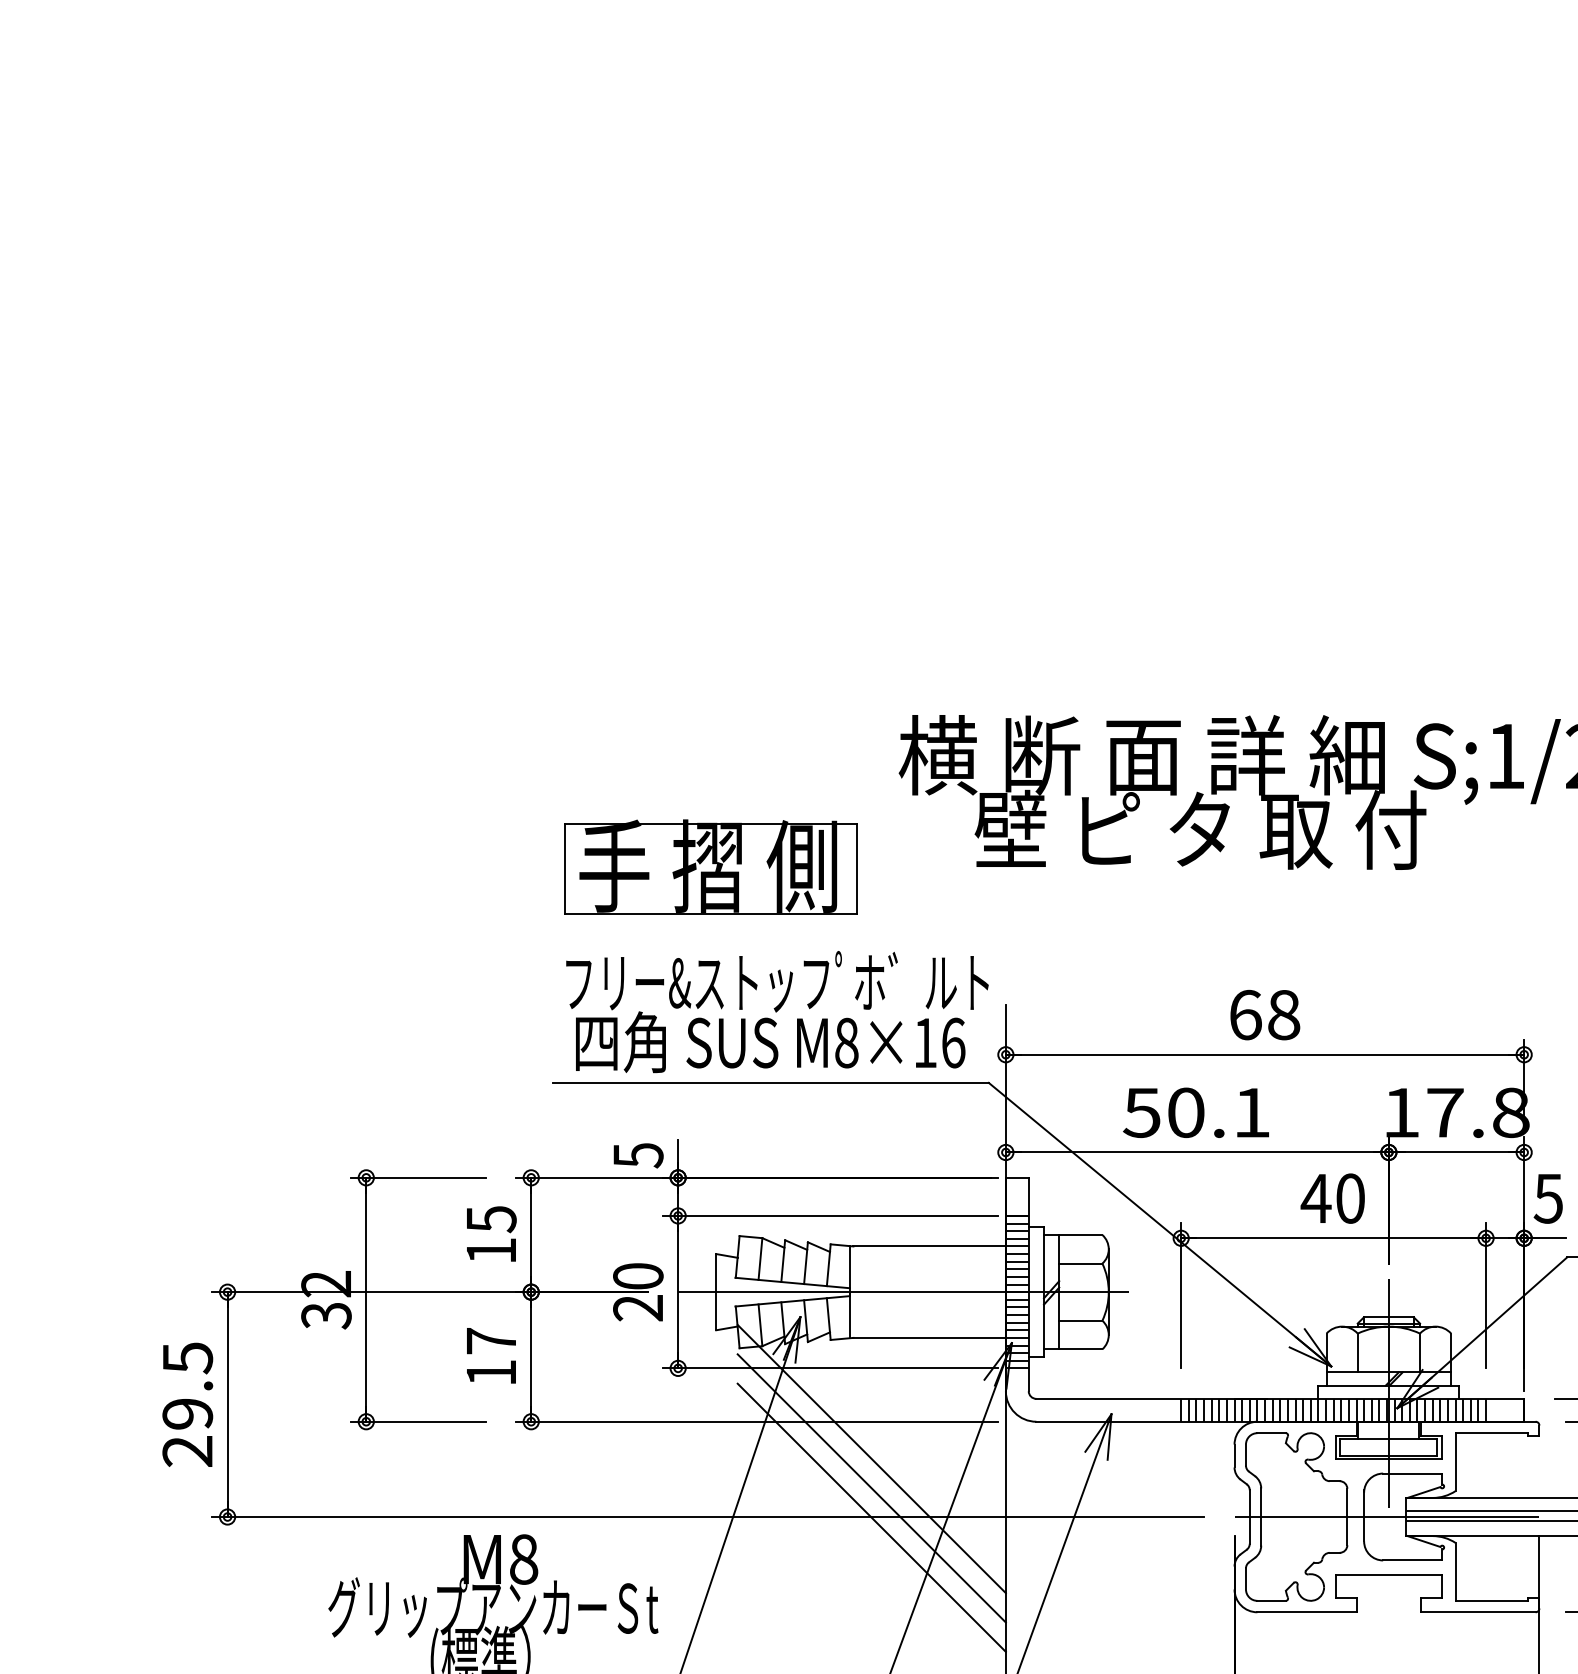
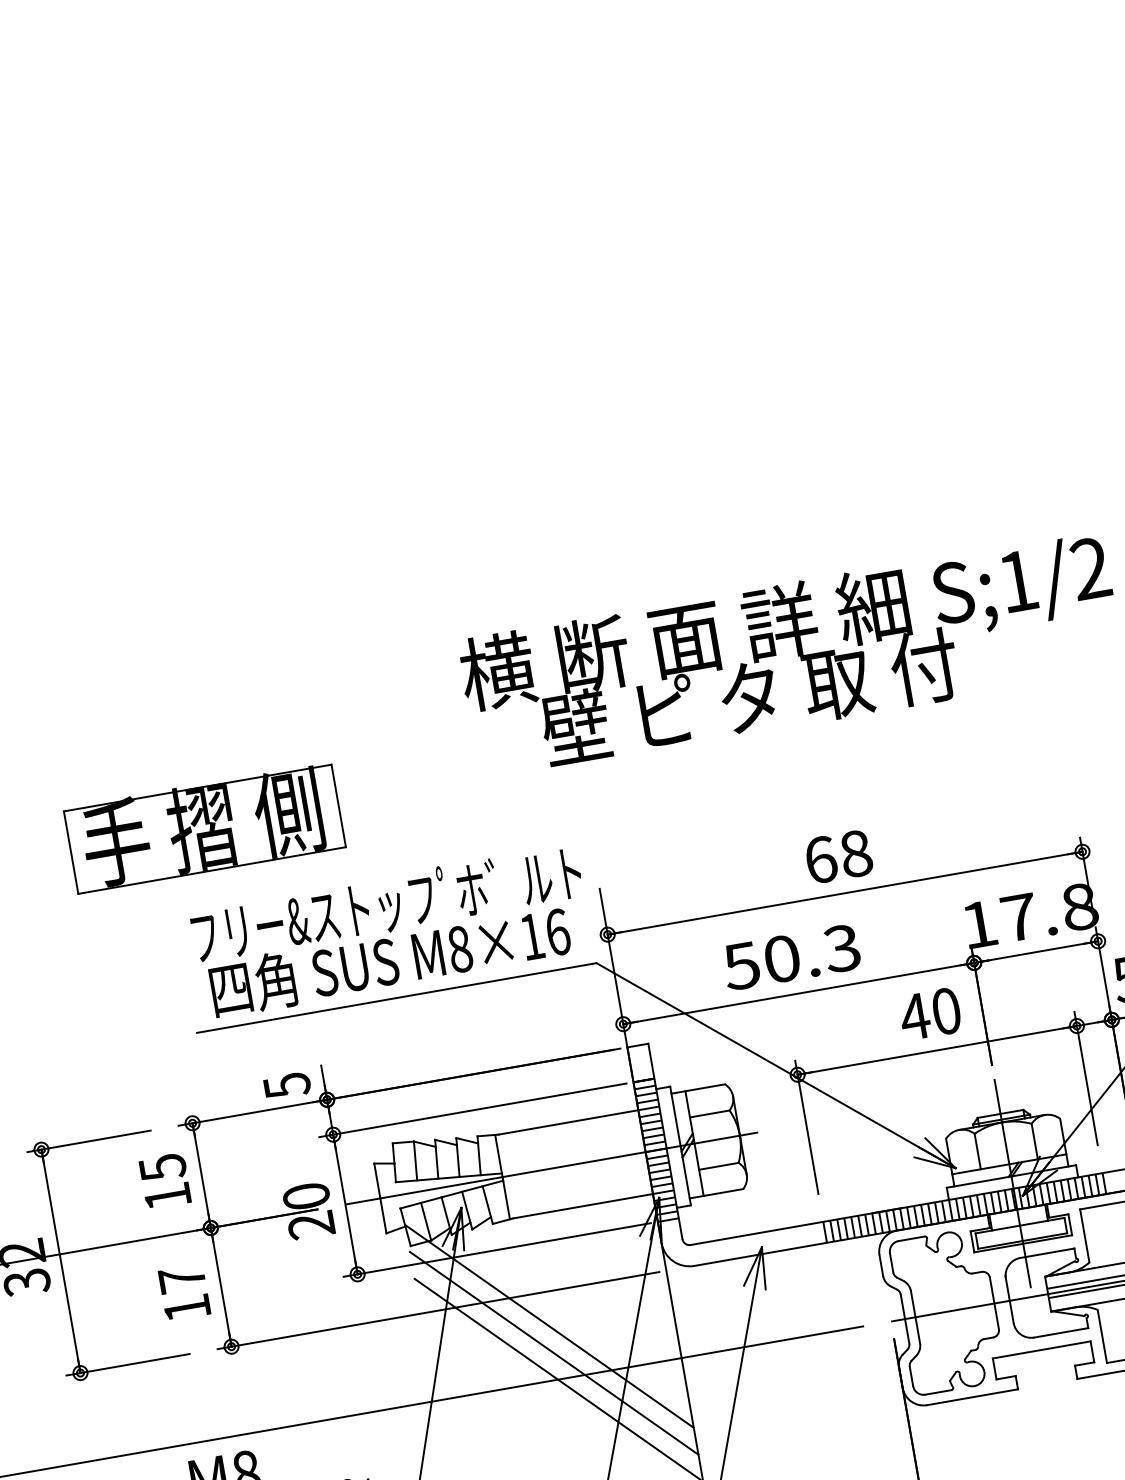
part: (710, 866) -> (204, 827), moved
text: (1250, 1112) -> (841, 948), 50.1 -> 50.3

